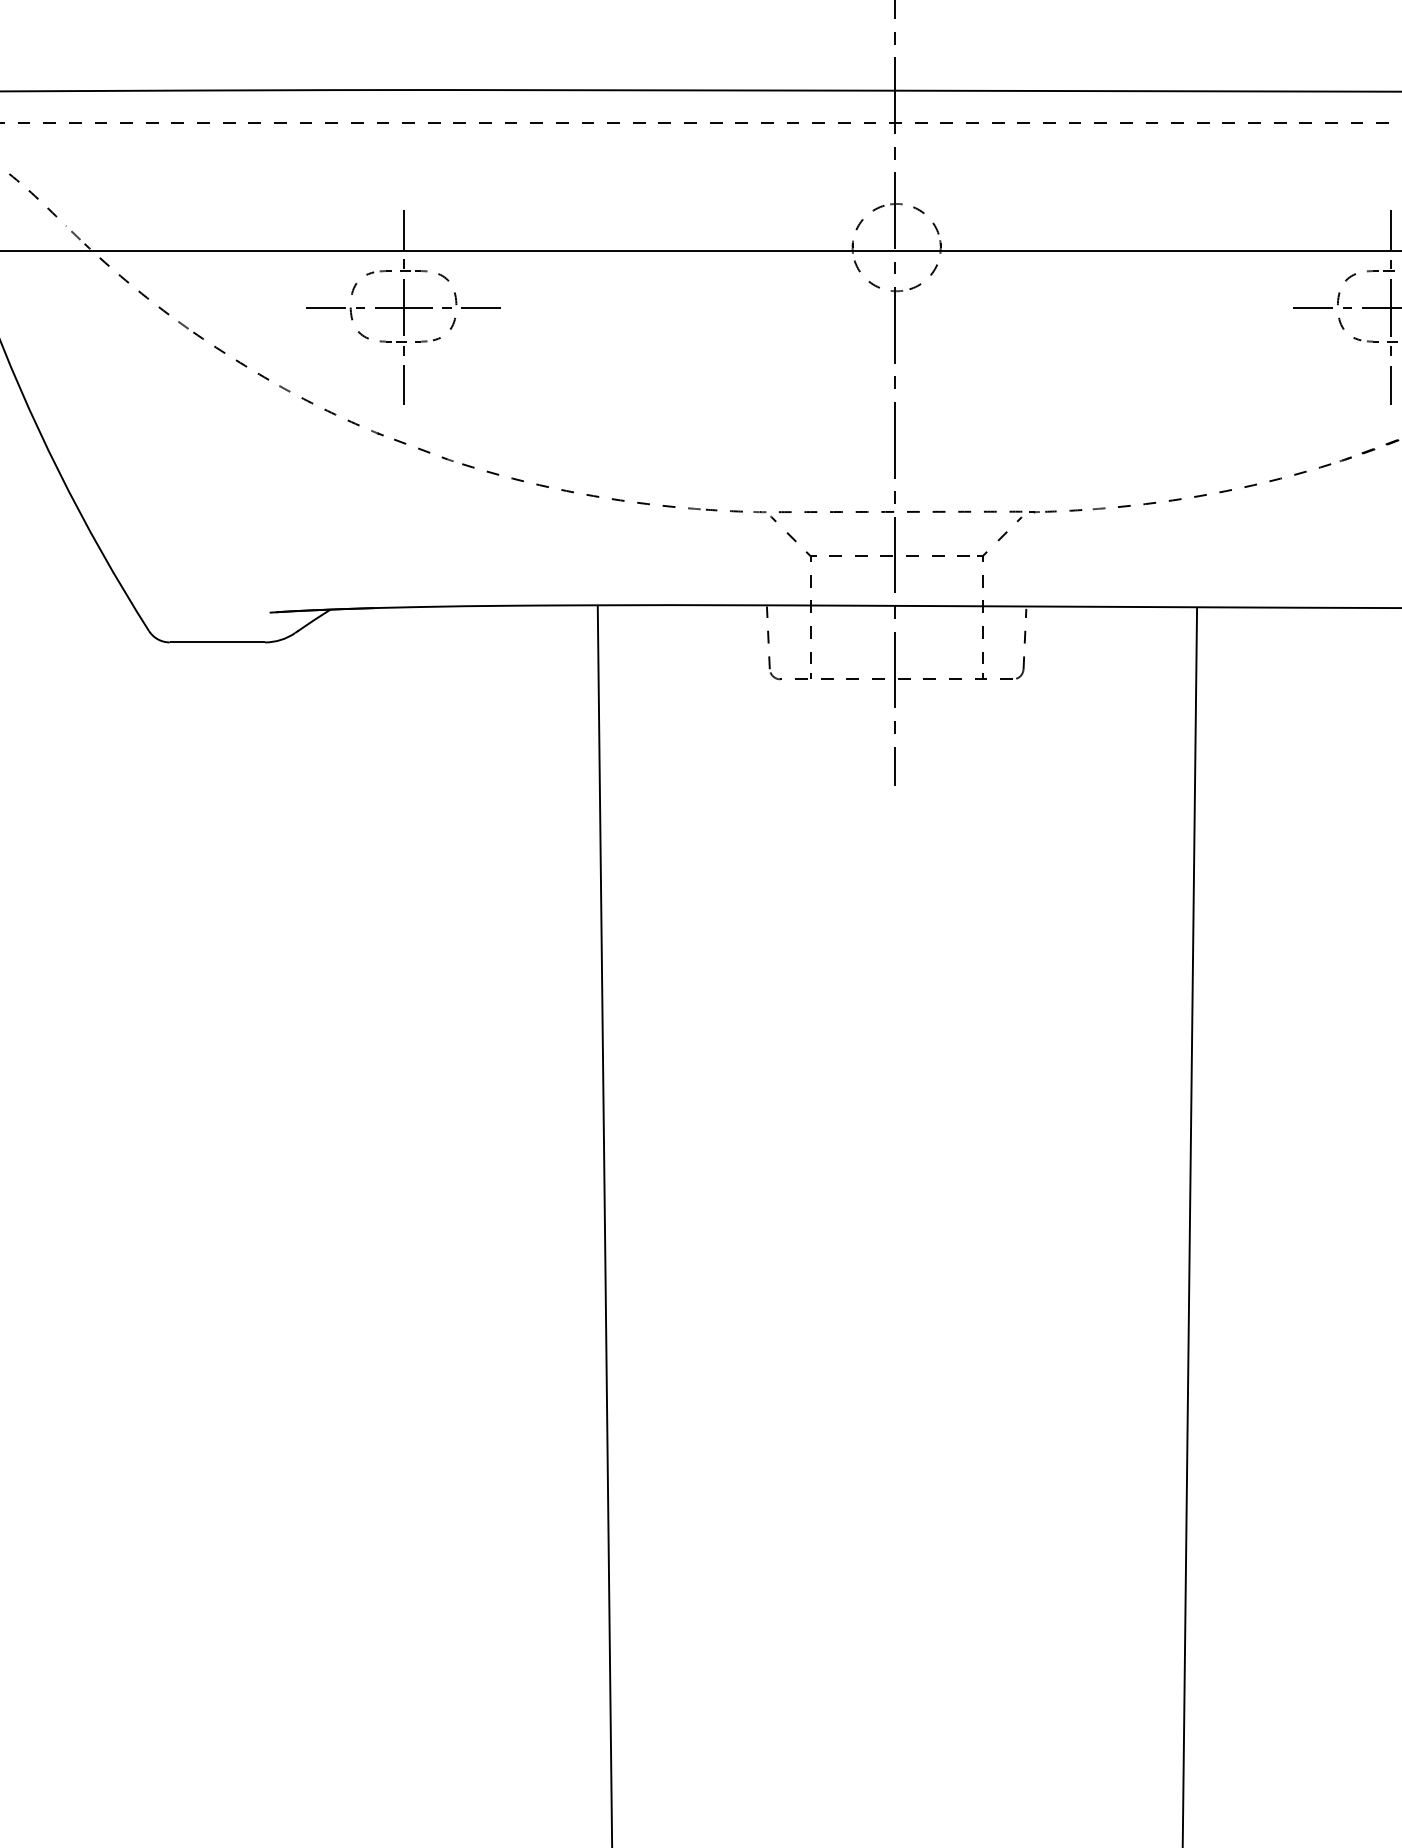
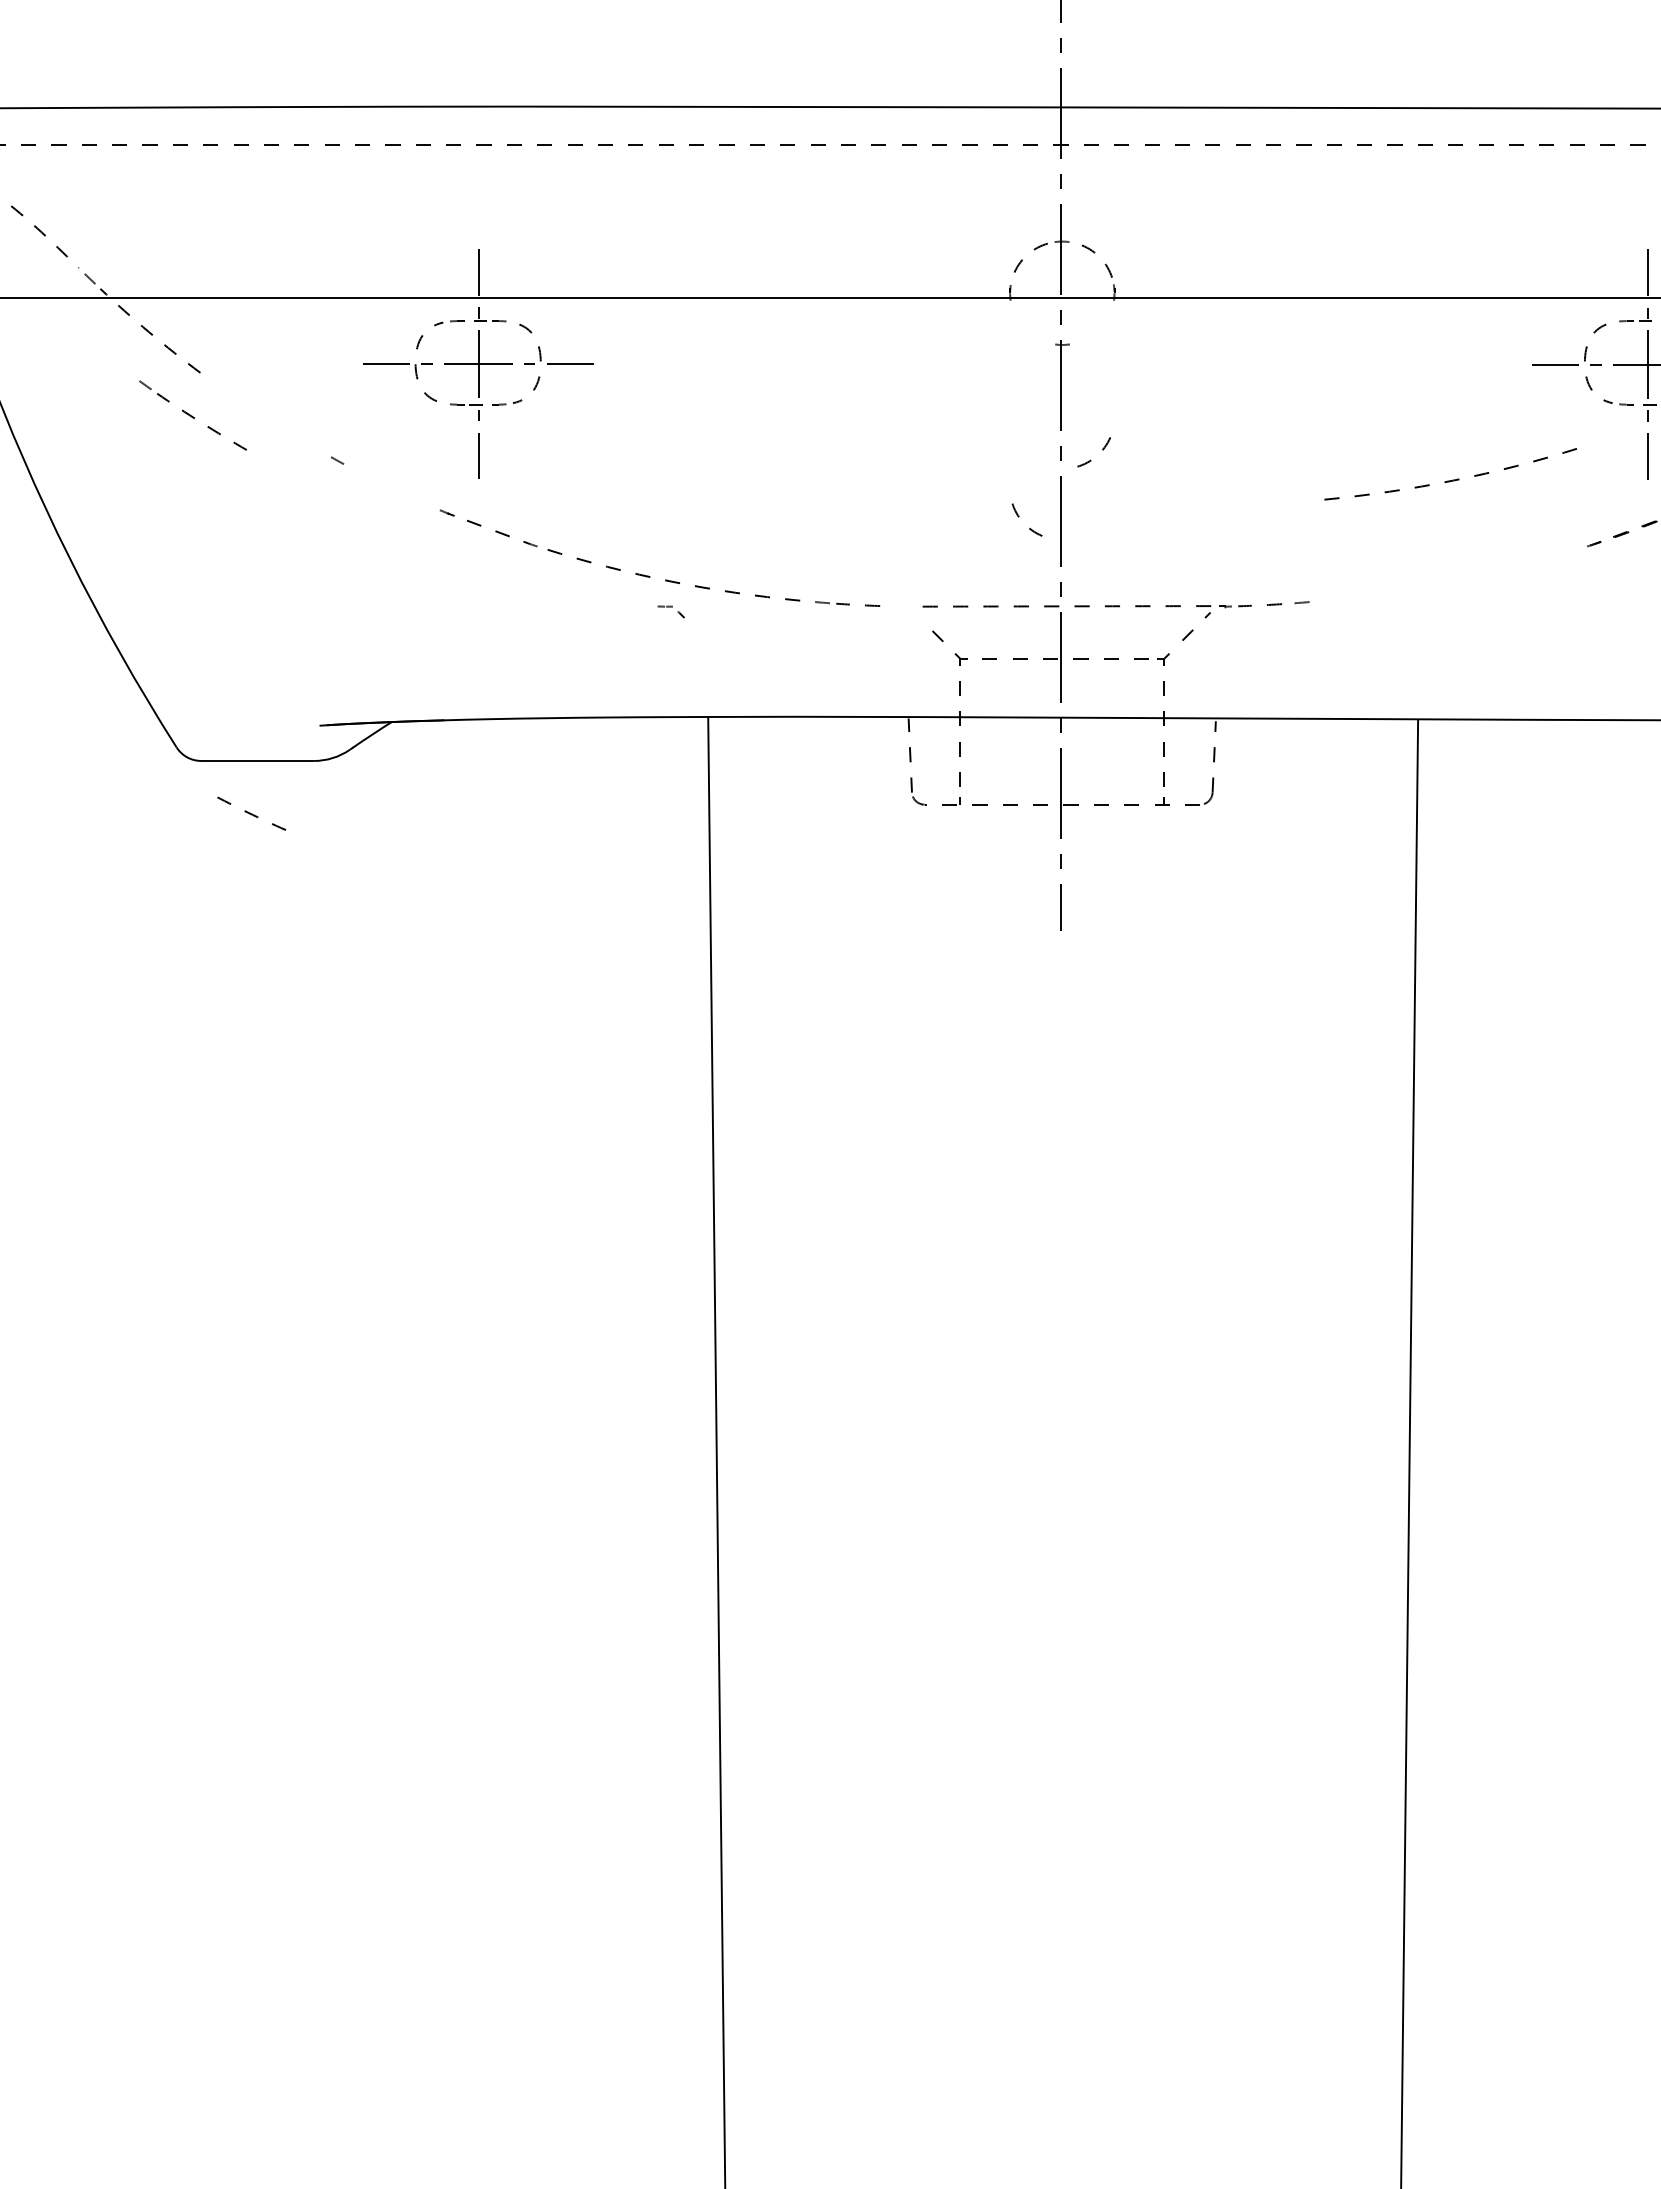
part: (860, 271) -> (1019, 516), moved
part: (920, 283) -> (1090, 459), moved
part: (223, 350) -> (192, 415), moved
part: (330, 411) -> (251, 813), moved
part: (1224, 485) -> (1450, 474), moved
part: (764, 516) -> (670, 611), moved

